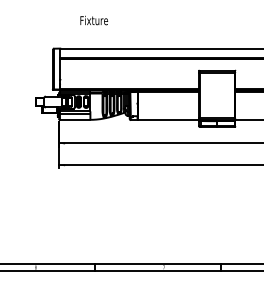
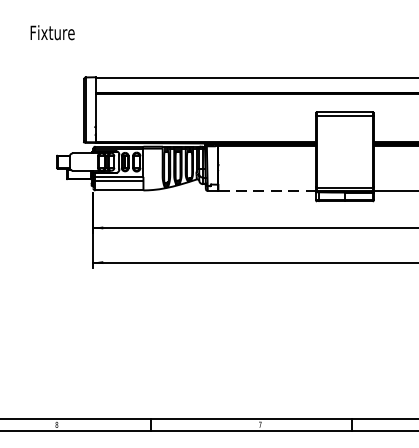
text: (94, 20) -> (53, 32), moved
line: (168, 120) -> (267, 191), solid -> dashed

